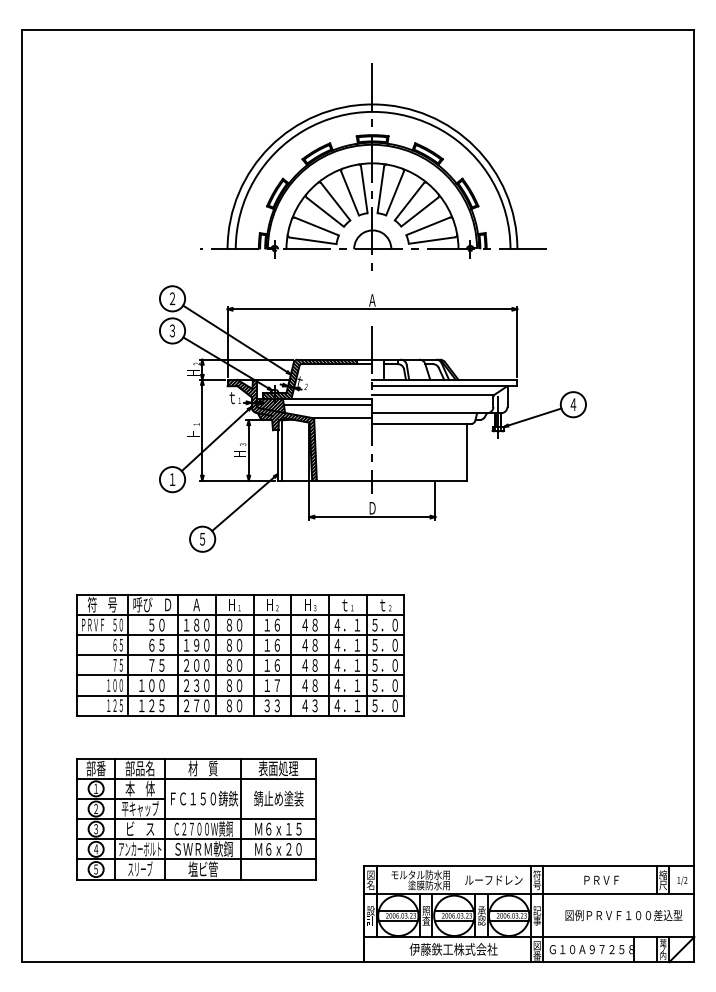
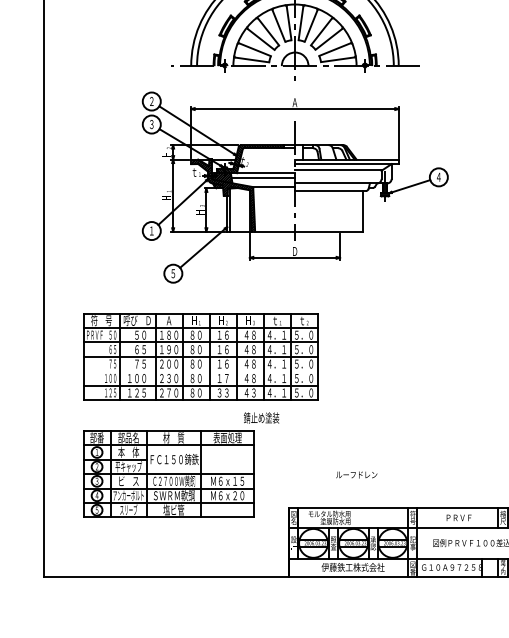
line: (240, 675) -> (200, 371), removed
text: (278, 798) -> (261, 417), moved
text: (493, 880) -> (356, 475), moved

